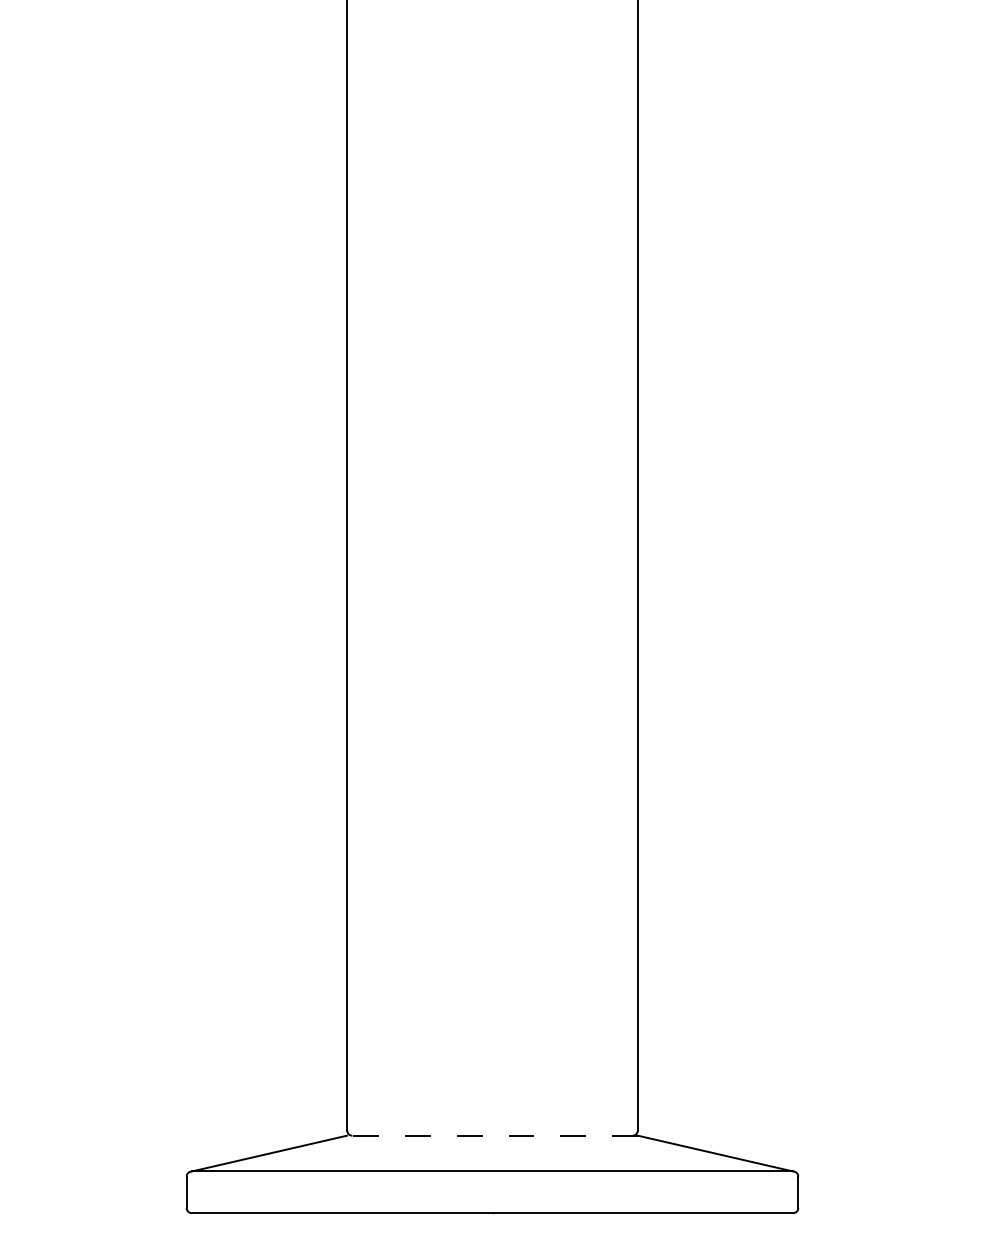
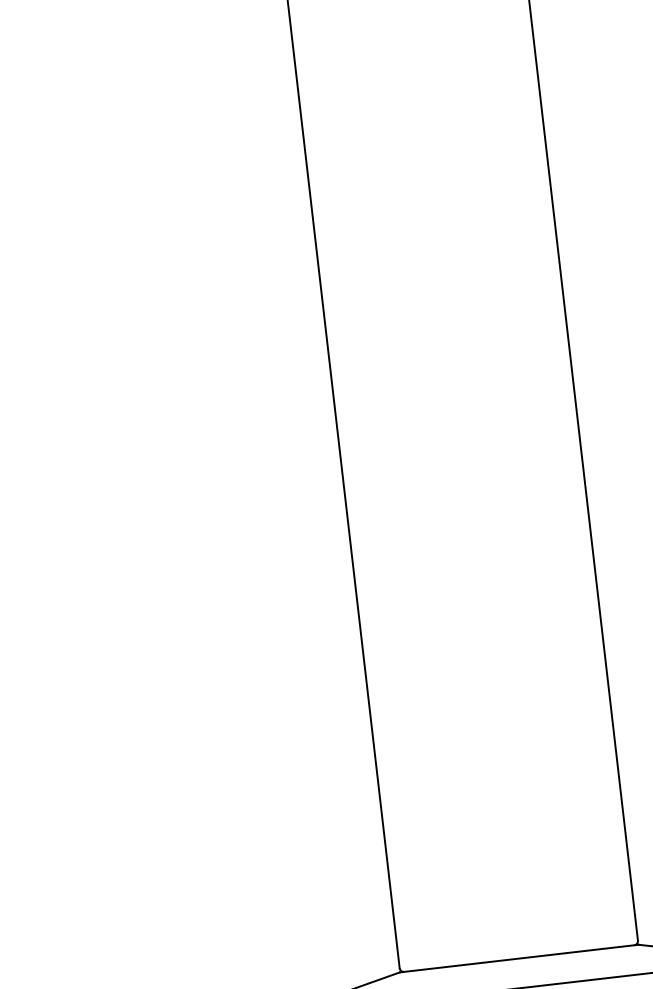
line: (492, 1135) -> (519, 958), dashed -> solid

